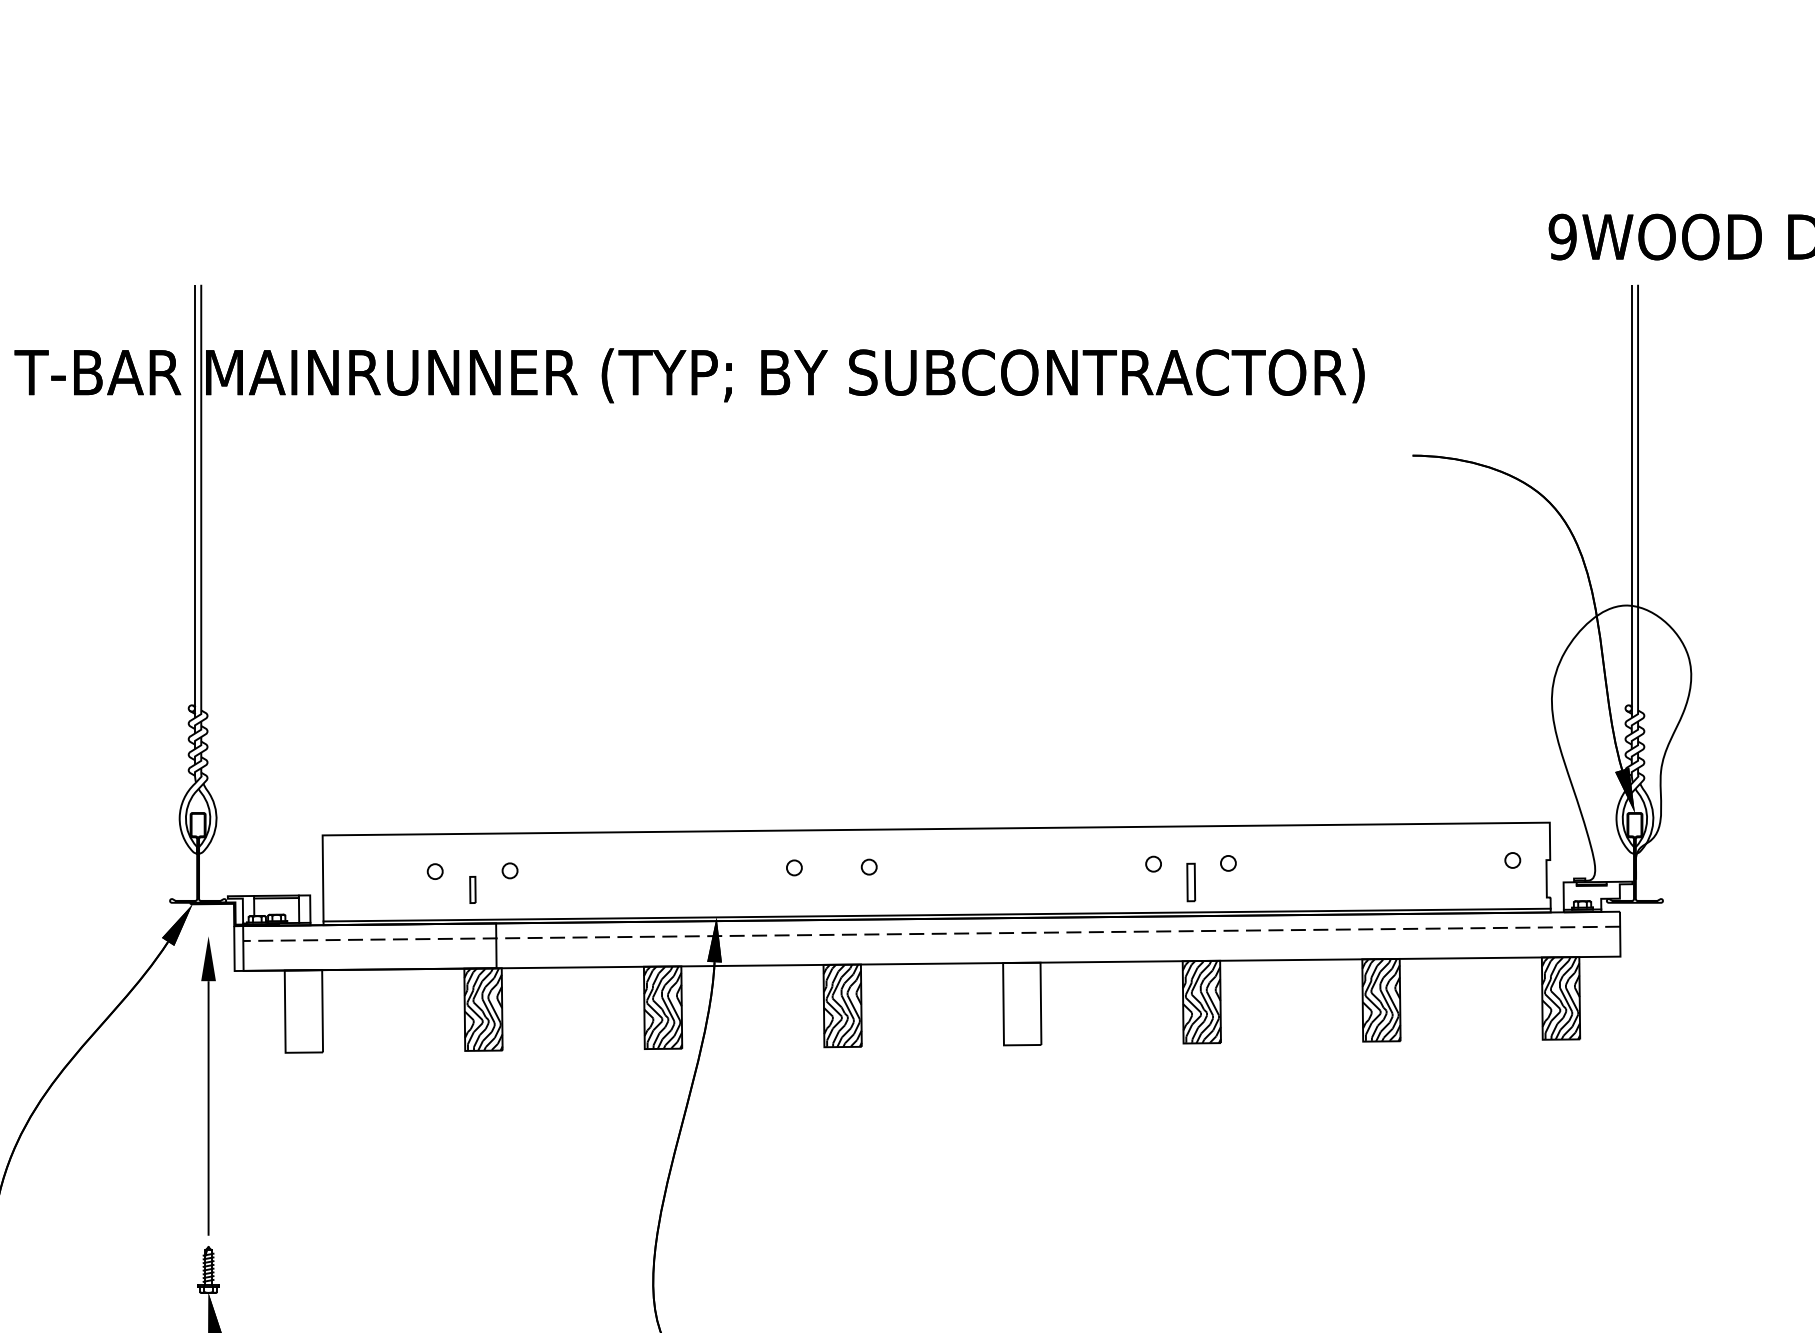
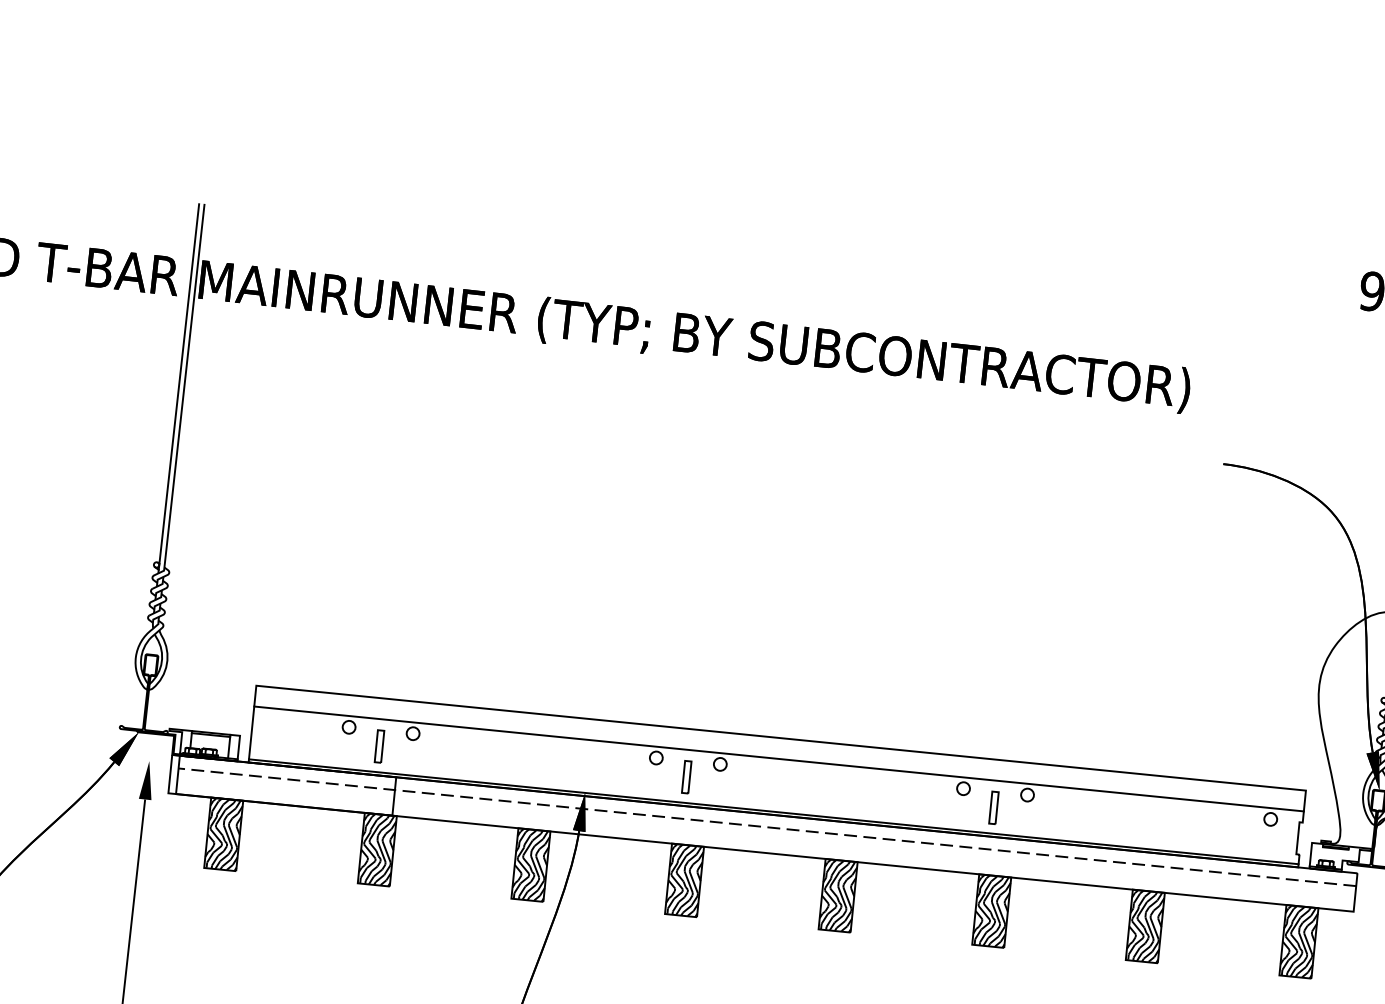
line: (936, 852) -> (779, 758), added
part: (831, 885) -> (686, 776), added
part: (472, 889) -> (379, 746), size x1.43
hatch: (1022, 1003) -> (838, 895), added
hatch: (303, 1011) -> (223, 834), added

